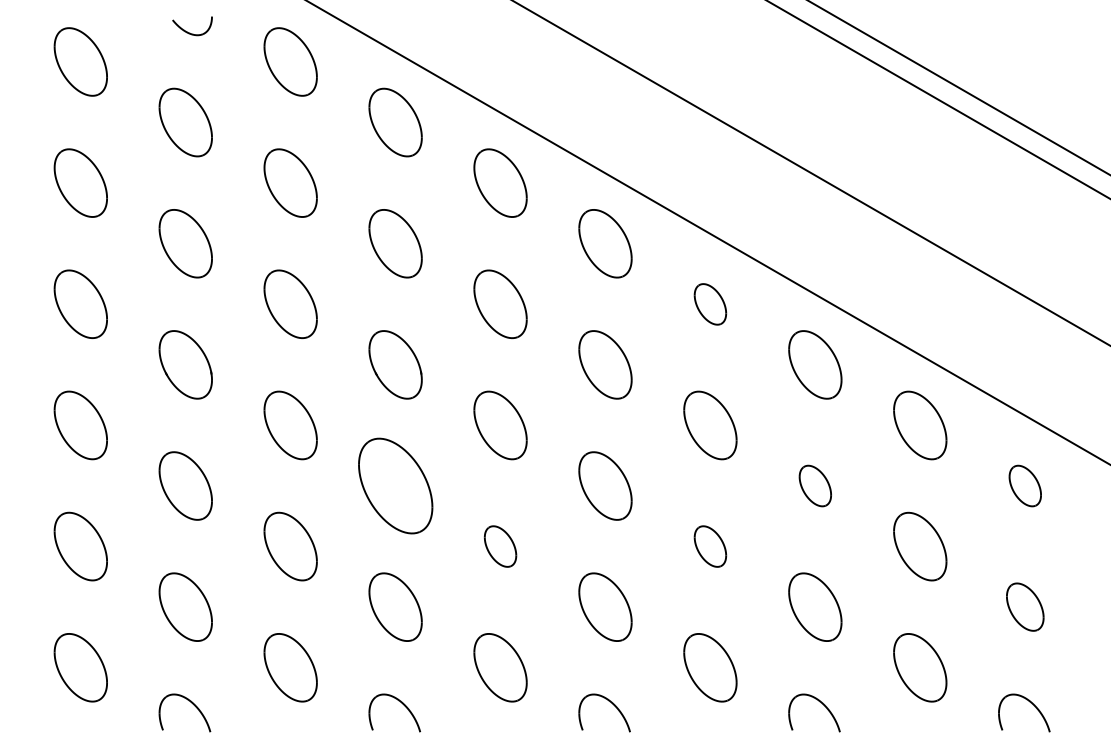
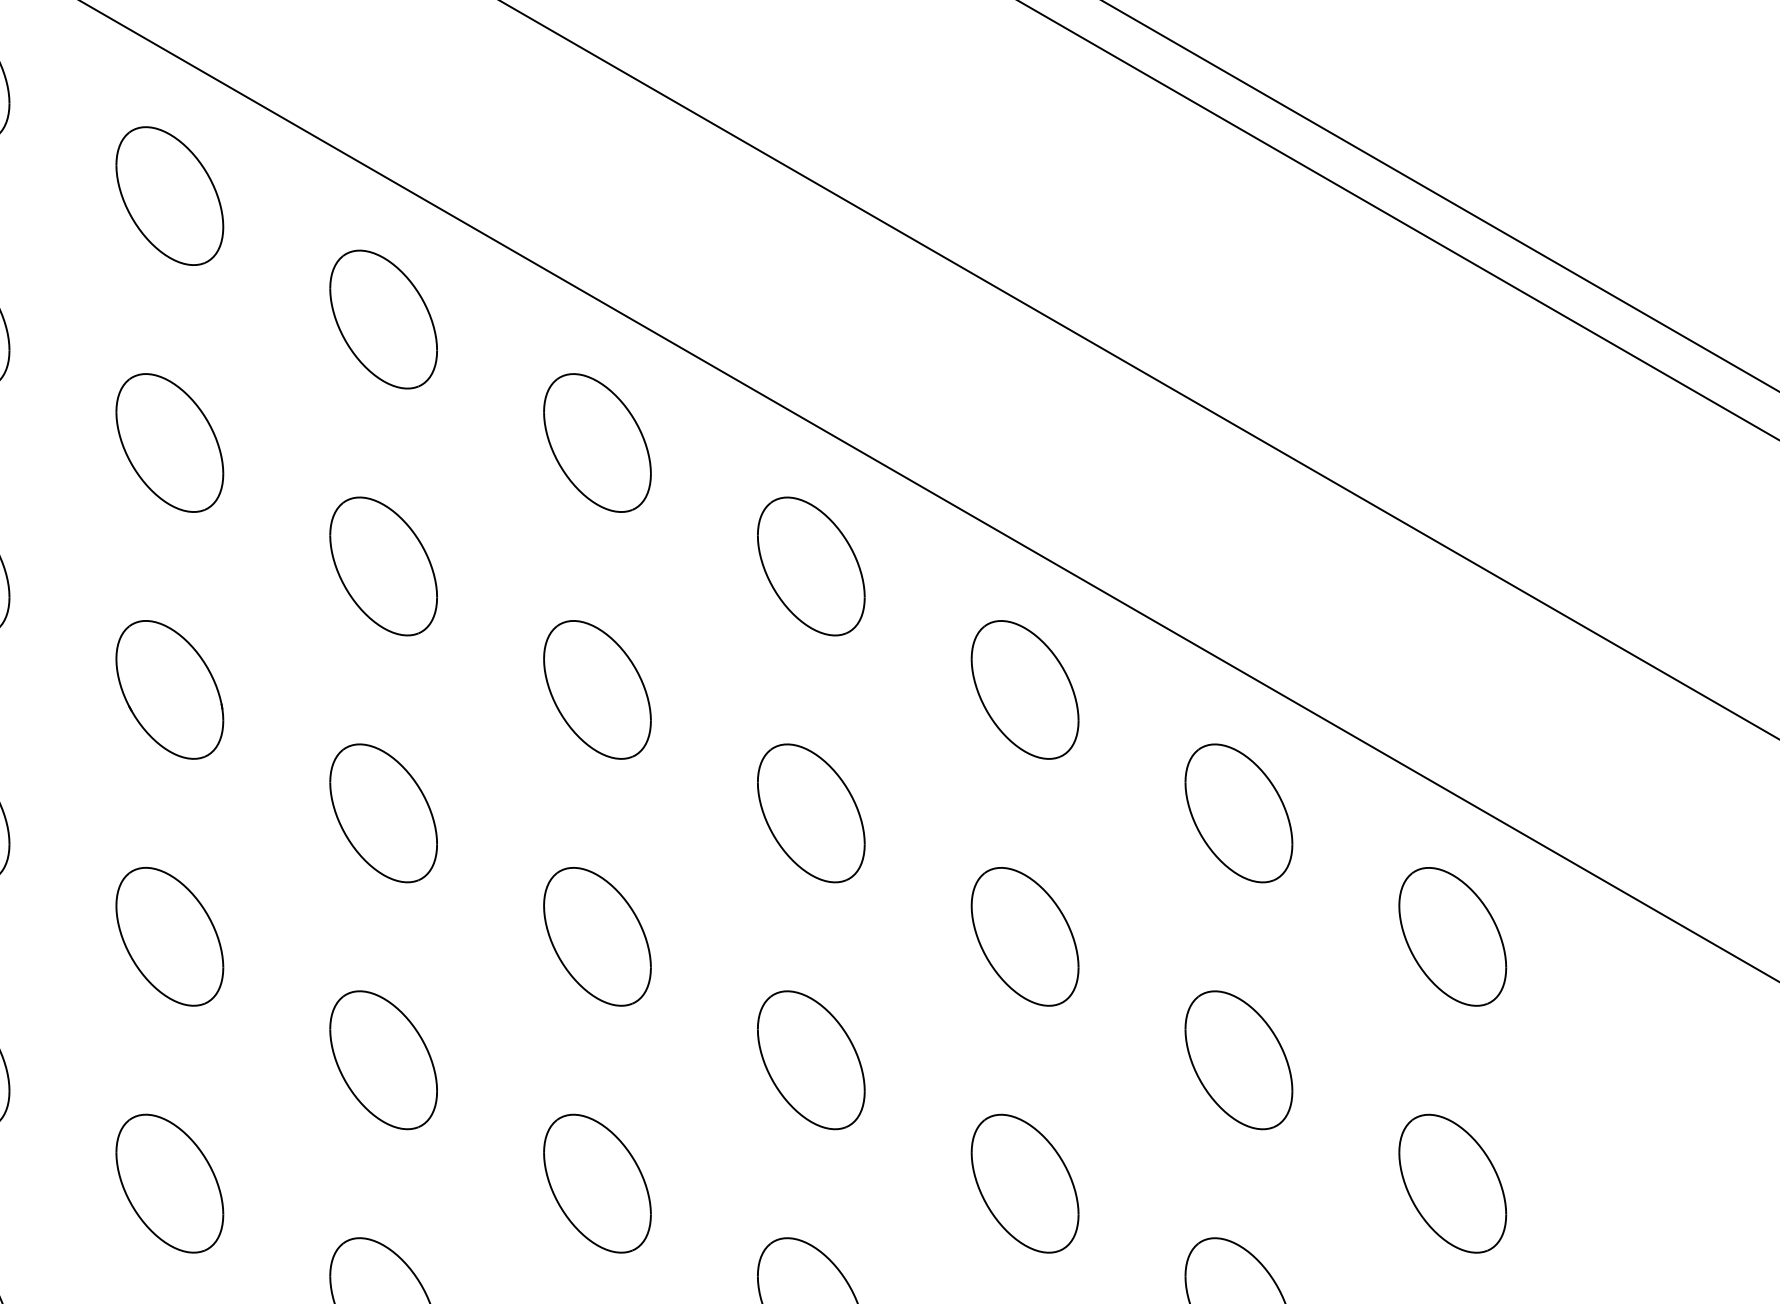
part: (710, 304) -> (811, 566), size x1.67
part: (395, 485) -> (169, 935), size x0.71
part: (815, 485) -> (1025, 935), size x1.67
part: (1025, 485) -> (1453, 935), size x1.67
part: (500, 546) -> (383, 1059), size x1.67
part: (710, 546) -> (811, 1059), size x1.67
part: (1025, 606) -> (1453, 1182), size x1.43

